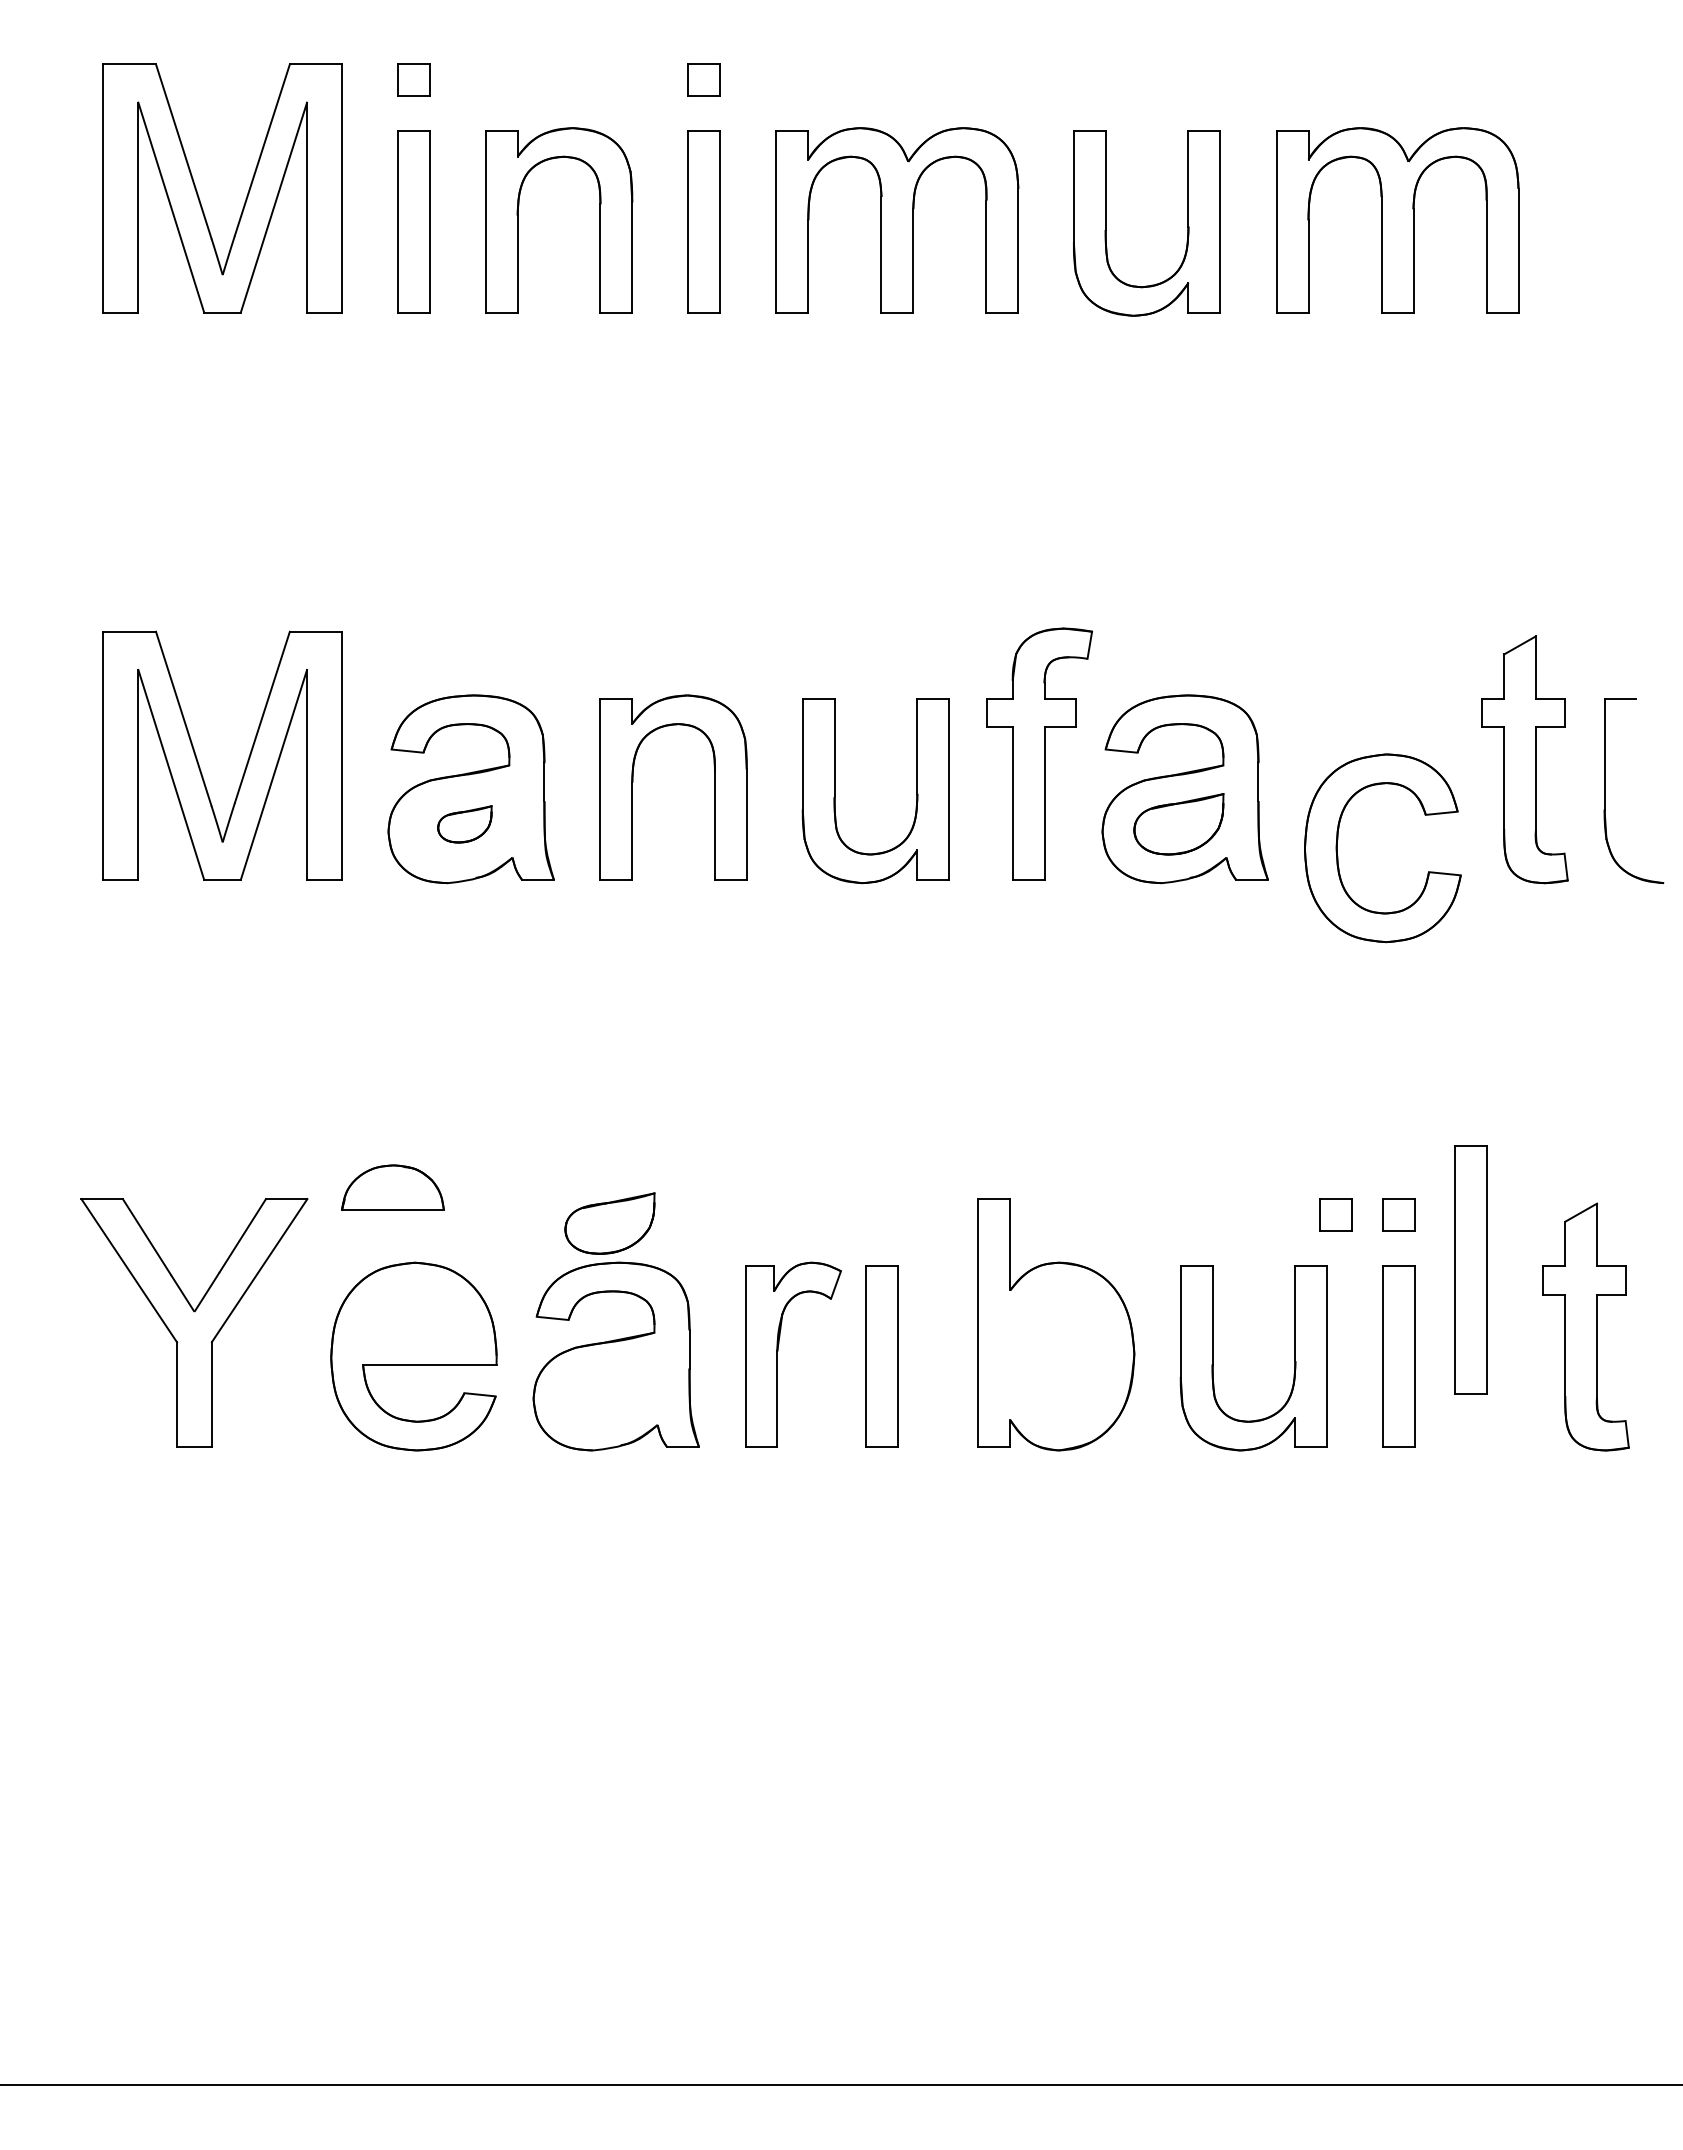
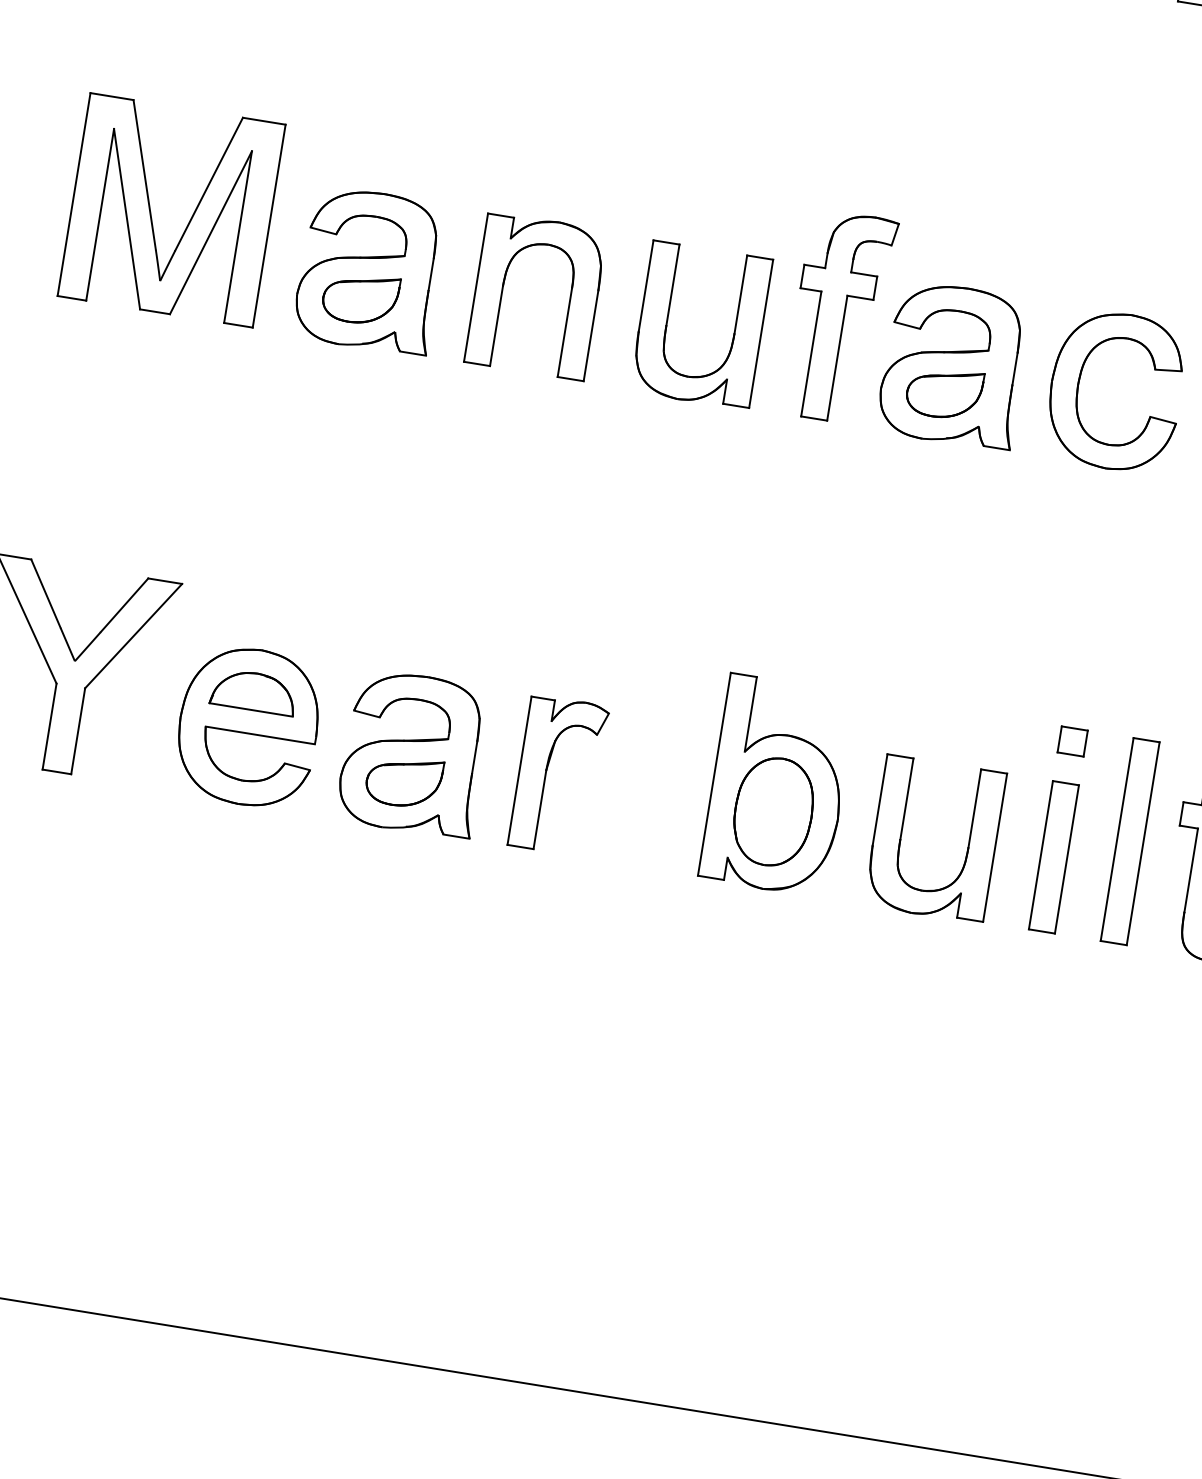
part: (464, 824) -> (360, 298), size x1.67
part: (1338, 856) -> (1078, 392), moved
part: (392, 1187) -> (253, 691), moved
part: (1335, 1214) -> (1020, 732), removed
part: (609, 1223) -> (403, 781), moved
part: (1470, 1269) -> (1129, 841), moved
part: (881, 1356) -> (630, 788), removed
part: (1056, 1356) -> (773, 811), added

